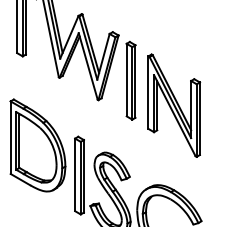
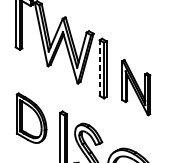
line: (126, 79) -> (99, 67), solid -> dashed
part: (174, 105) -> (136, 87), size x0.7
part: (37, 145) -> (31, 118), size x0.7

